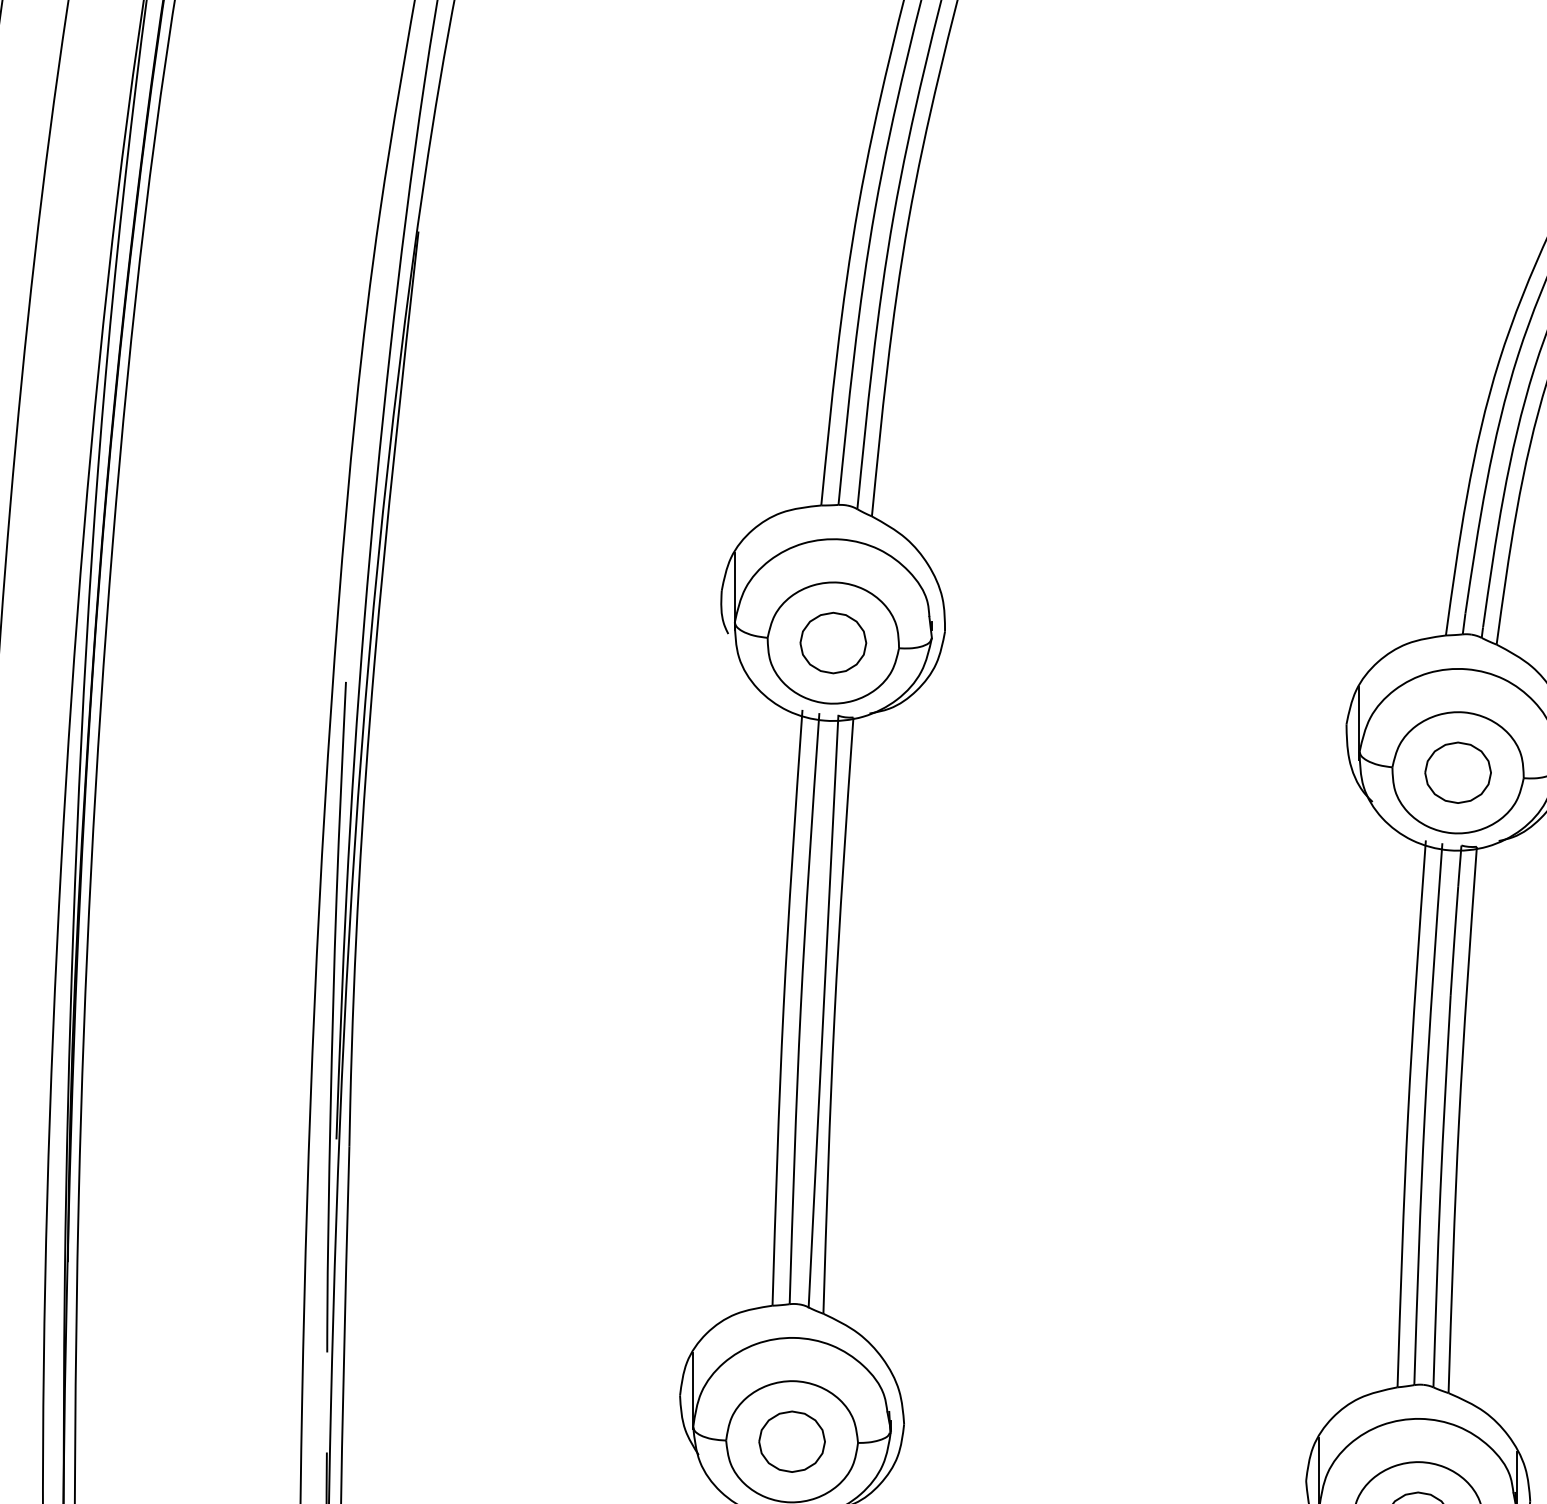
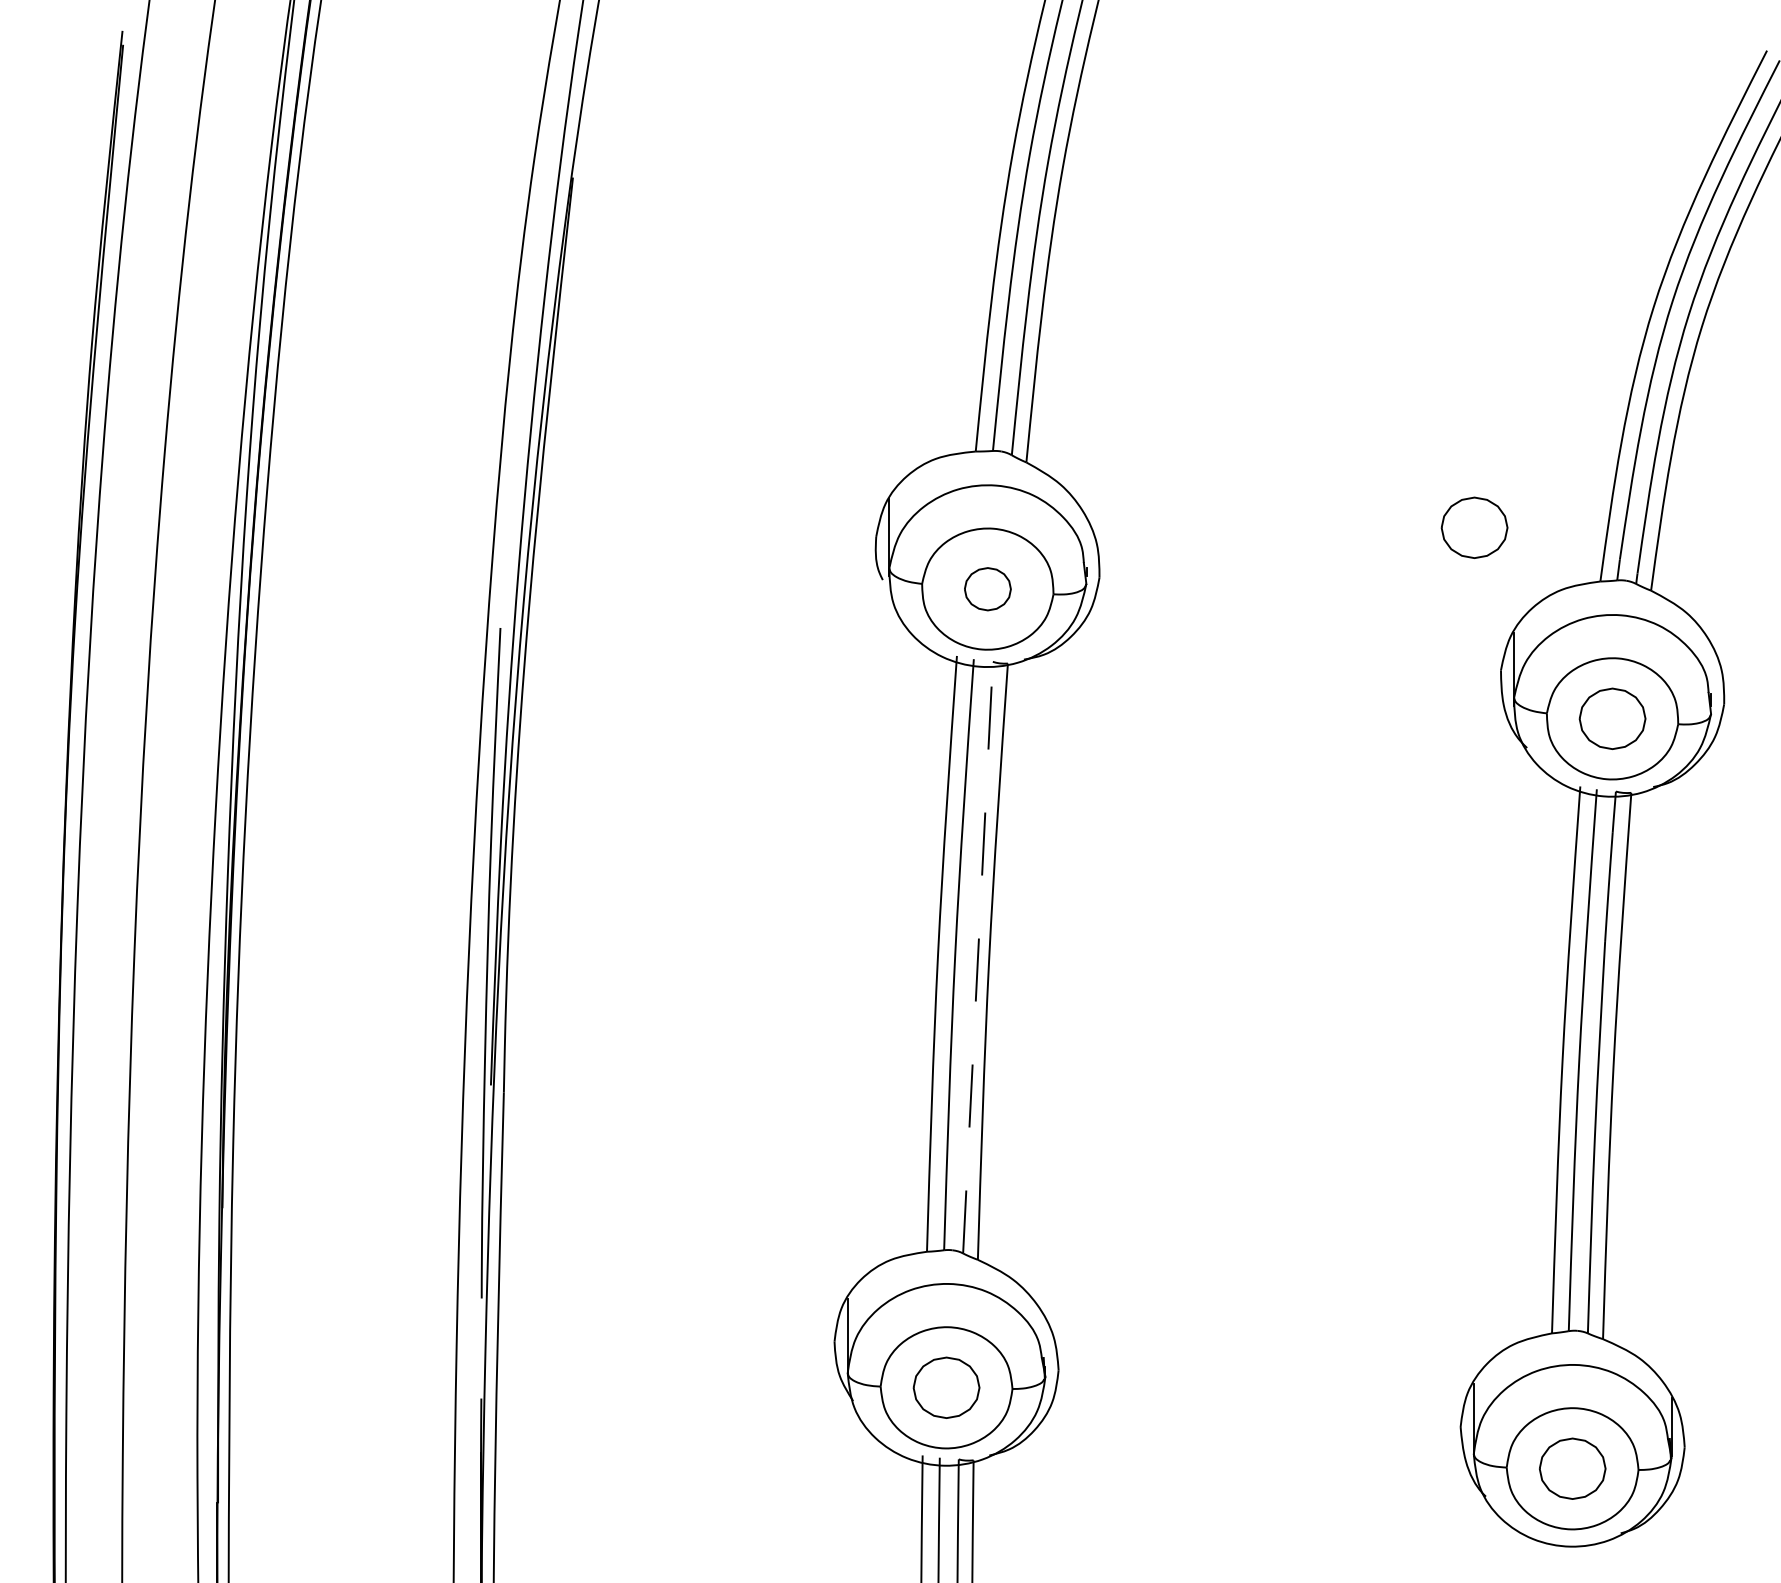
part: (1320, 581) -> (1474, 527), added
part: (833, 643) -> (987, 589), size x0.7
line: (824, 1011) -> (978, 957), solid -> dashed

